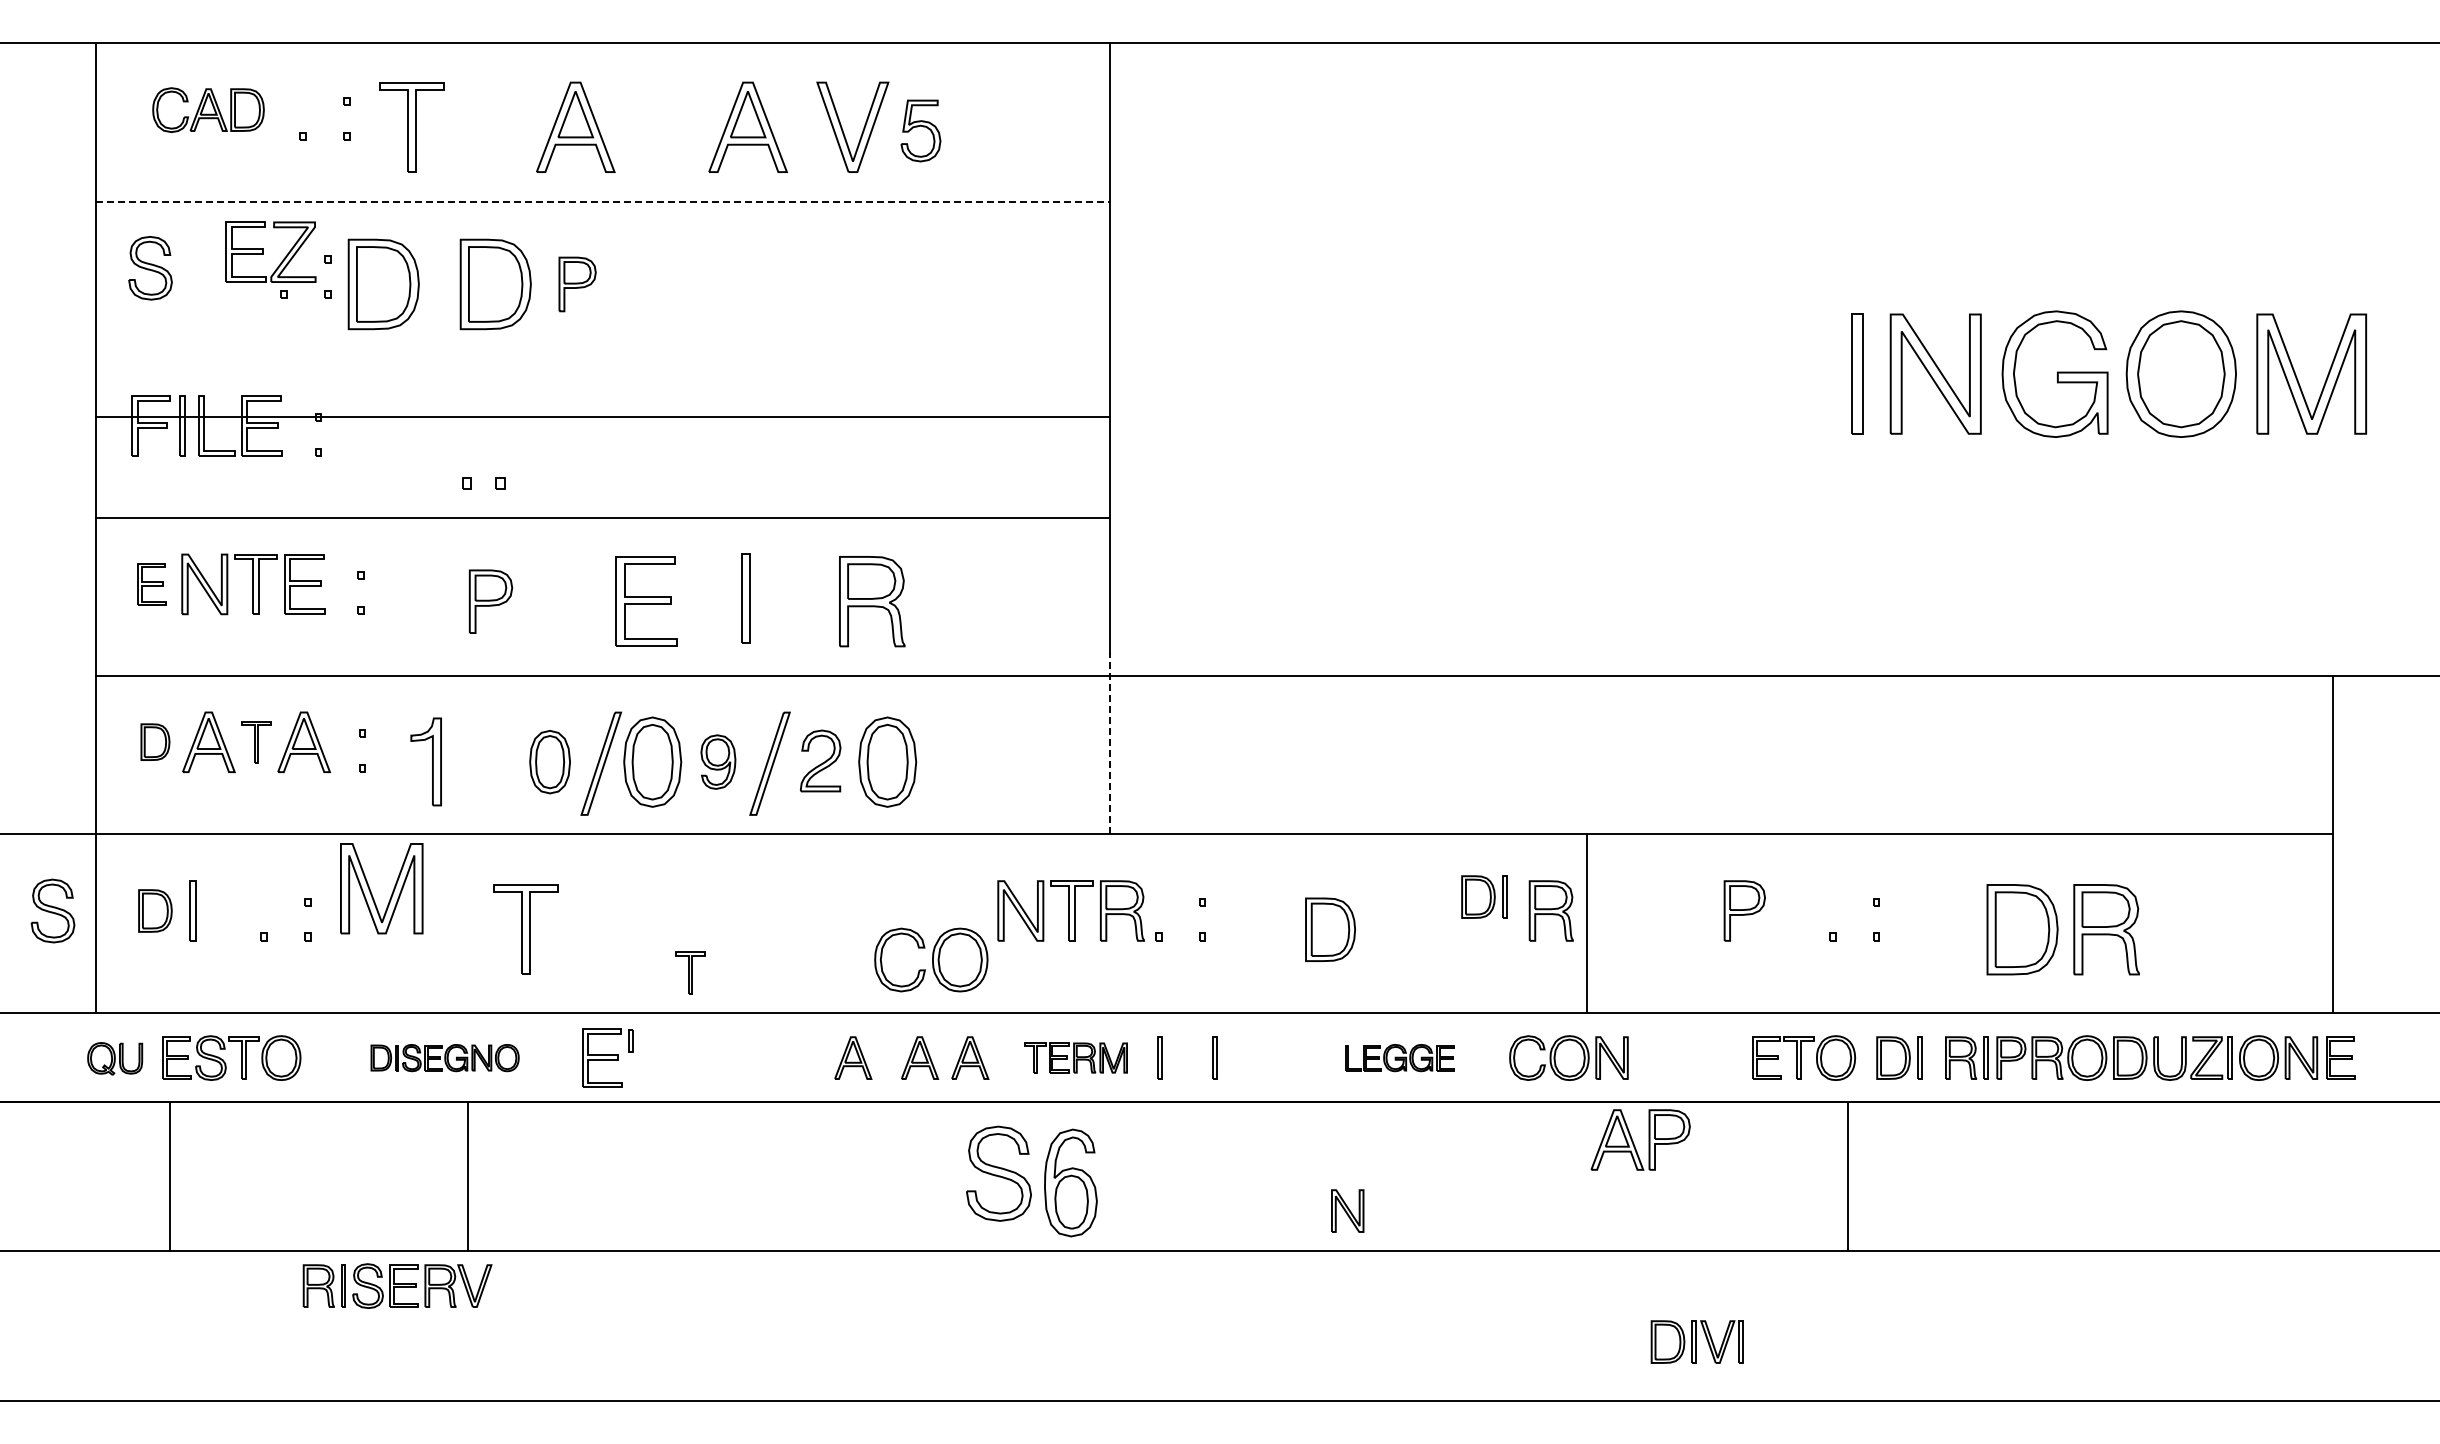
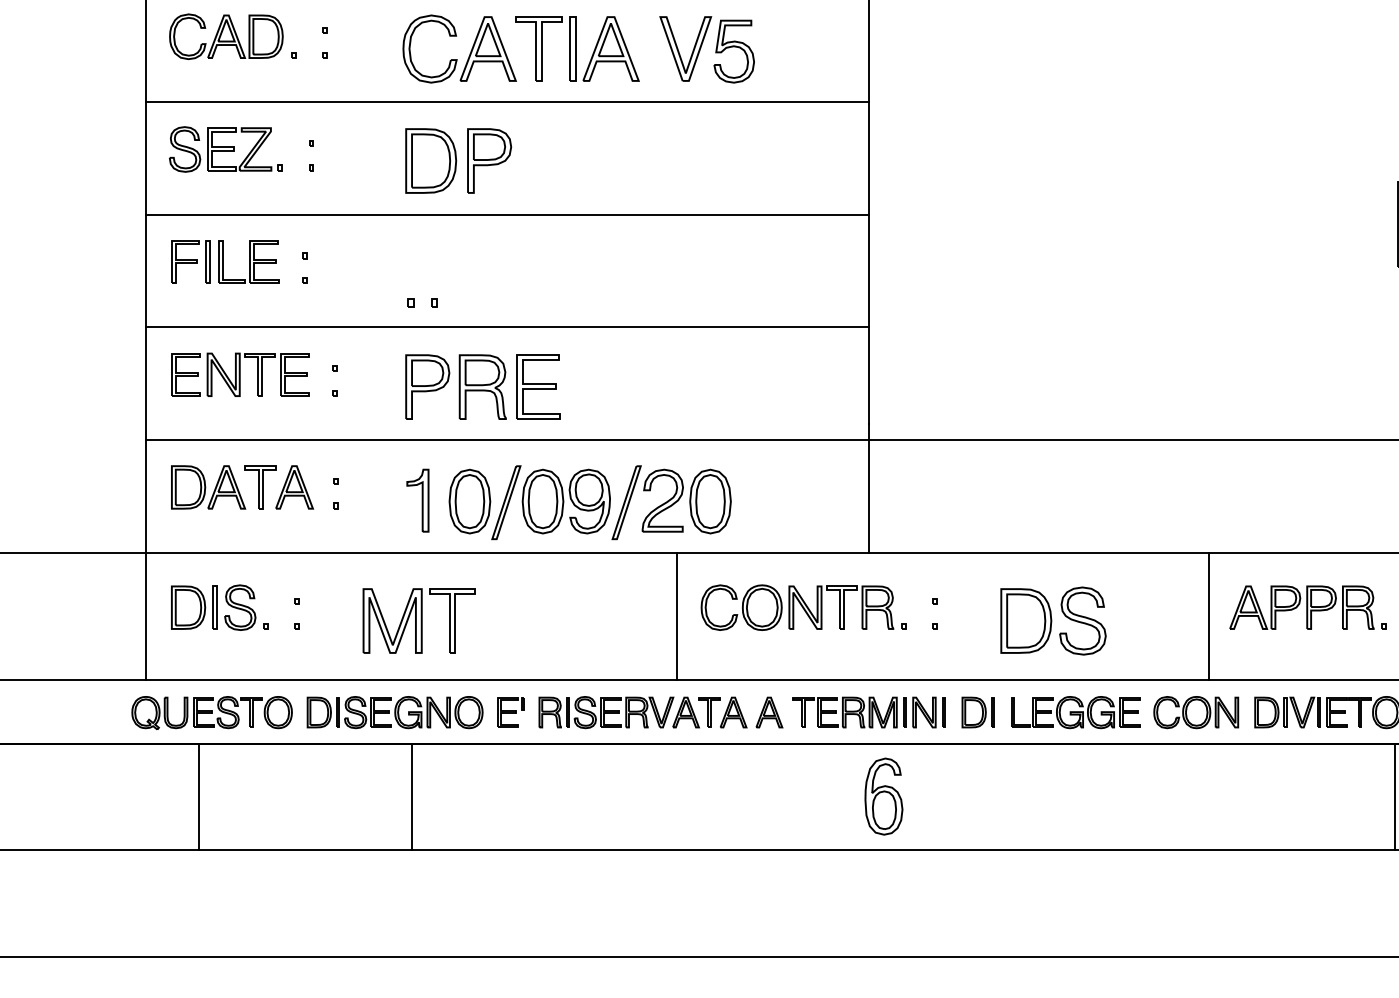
part: (208, 109) -> (226, 36), size x1.43
part: (467, 120) -> (411, 44), added
part: (411, 127) -> (538, 49), moved
part: (920, 130) -> (733, 51), size x1.43
line: (603, 201) -> (507, 101), dashed -> solid
part: (263, 251) -> (234, 148), moved
part: (383, 284) -> (351, 161), removed
part: (577, 284) -> (489, 161), size x1.67
line: (602, 416) -> (507, 214), moved
part: (151, 584) -> (185, 374), size x1.43
part: (745, 598) -> (572, 49), moved
part: (490, 601) -> (427, 387), size x1.43
part: (872, 601) -> (483, 387), moved
part: (155, 741) -> (188, 486), size x1.67
part: (256, 742) -> (260, 487), size x1.43
line: (1109, 743) -> (868, 488), dashed -> solid
part: (820, 760) -> (662, 500), size x1.43
part: (432, 761) -> (422, 500), moved
part: (549, 761) -> (469, 501), size x1.43
part: (718, 761) -> (589, 501), size x1.67
part: (371, 891) -> (385, 623), moved
part: (1484, 896) -> (978, 712), moved
part: (52, 910) -> (239, 607), moved
part: (155, 910) -> (188, 607), size x1.43
part: (1550, 910) -> (1357, 607), moved
line: (841, 922) -> (677, 615), added
part: (1330, 929) -> (1026, 620), size x1.43
part: (931, 959) -> (741, 607), moved
part: (690, 972) -> (709, 712), moved
part: (444, 1057) -> (394, 712), size x1.67
part: (607, 1057) -> (510, 712), size x0.71
part: (1075, 1057) -> (844, 712), size x1.43
part: (1399, 1057) -> (1075, 712), size x1.67
part: (114, 1058) -> (159, 712), size x1.43
part: (1633, 1140) -> (1260, 608), moved
part: (998, 1173) -> (1082, 620), moved
part: (1070, 1182) -> (883, 796), moved
part: (1347, 1210) -> (924, 712), moved
part: (397, 1285) -> (606, 712), moved
part: (1696, 1341) -> (1287, 712), moved

